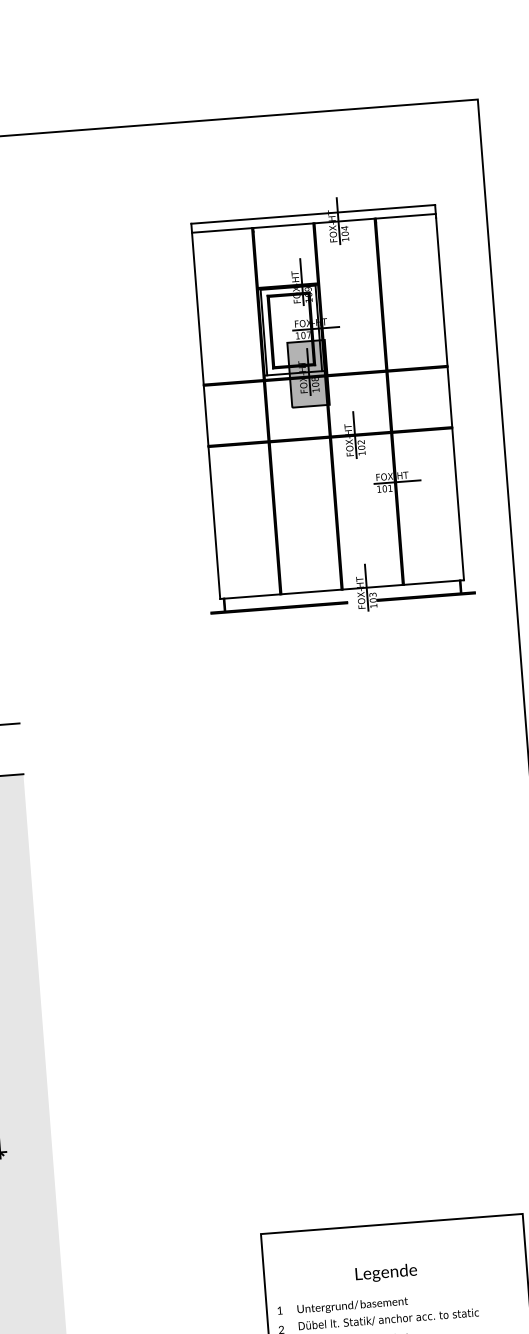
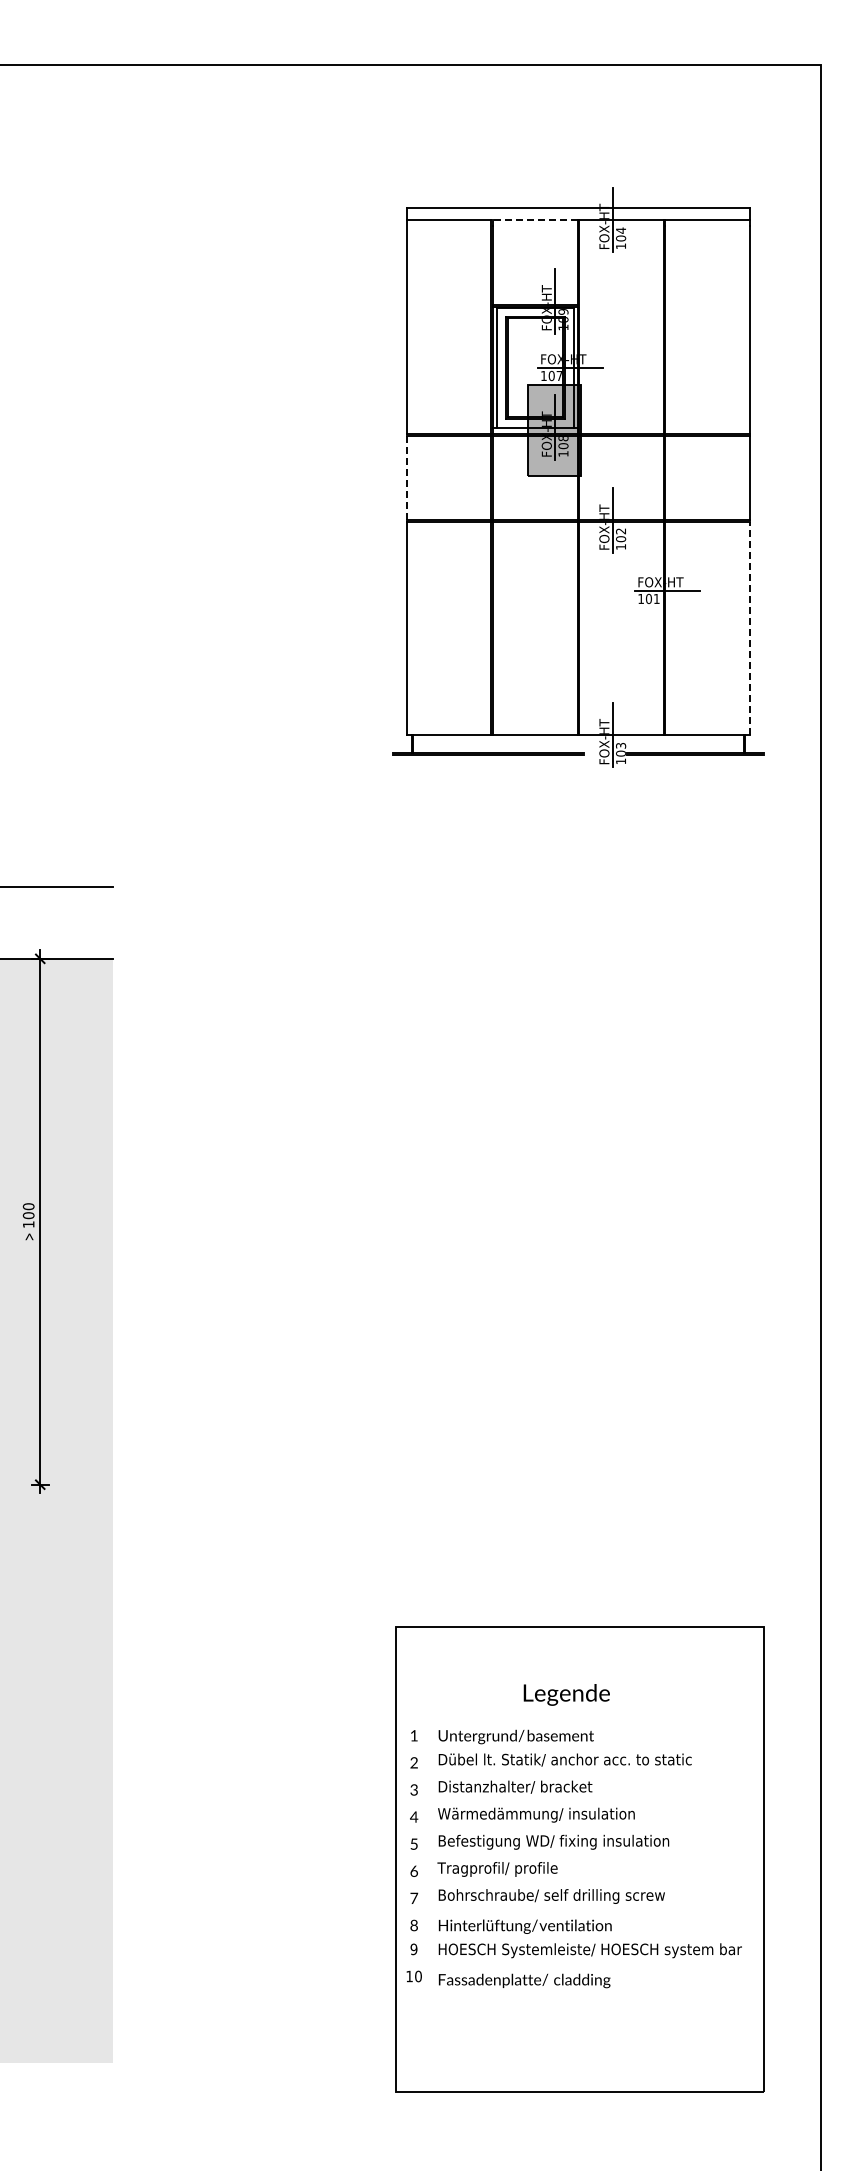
line: (282, 225) -> (534, 220), solid -> dashed
line: (206, 416) -> (407, 478), solid -> dashed
line: (457, 504) -> (749, 628), solid -> dashed

